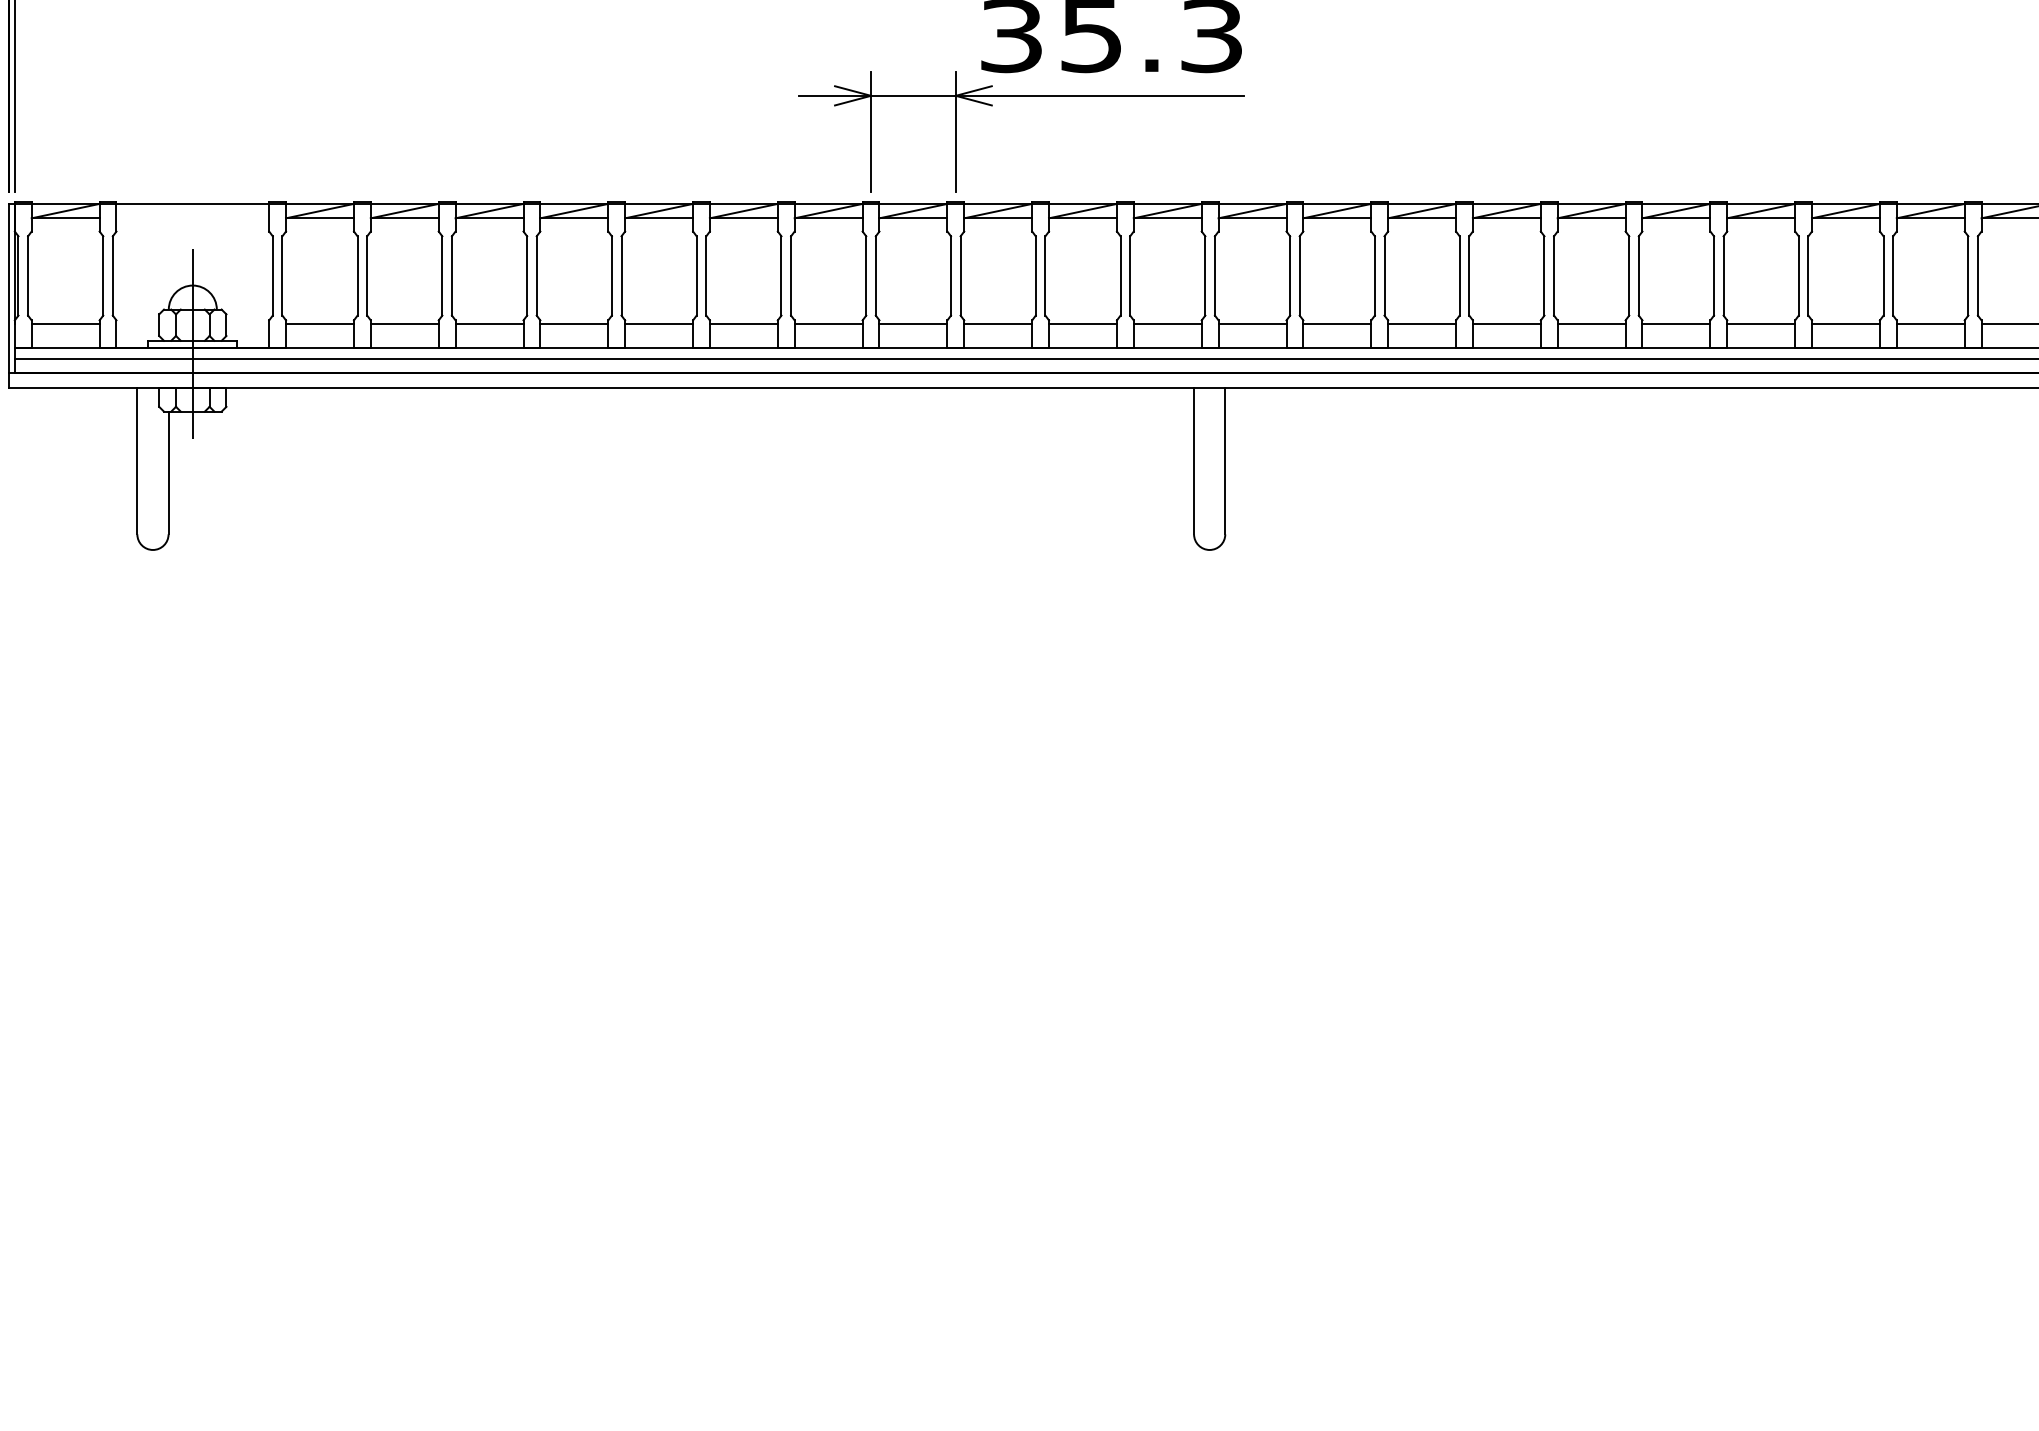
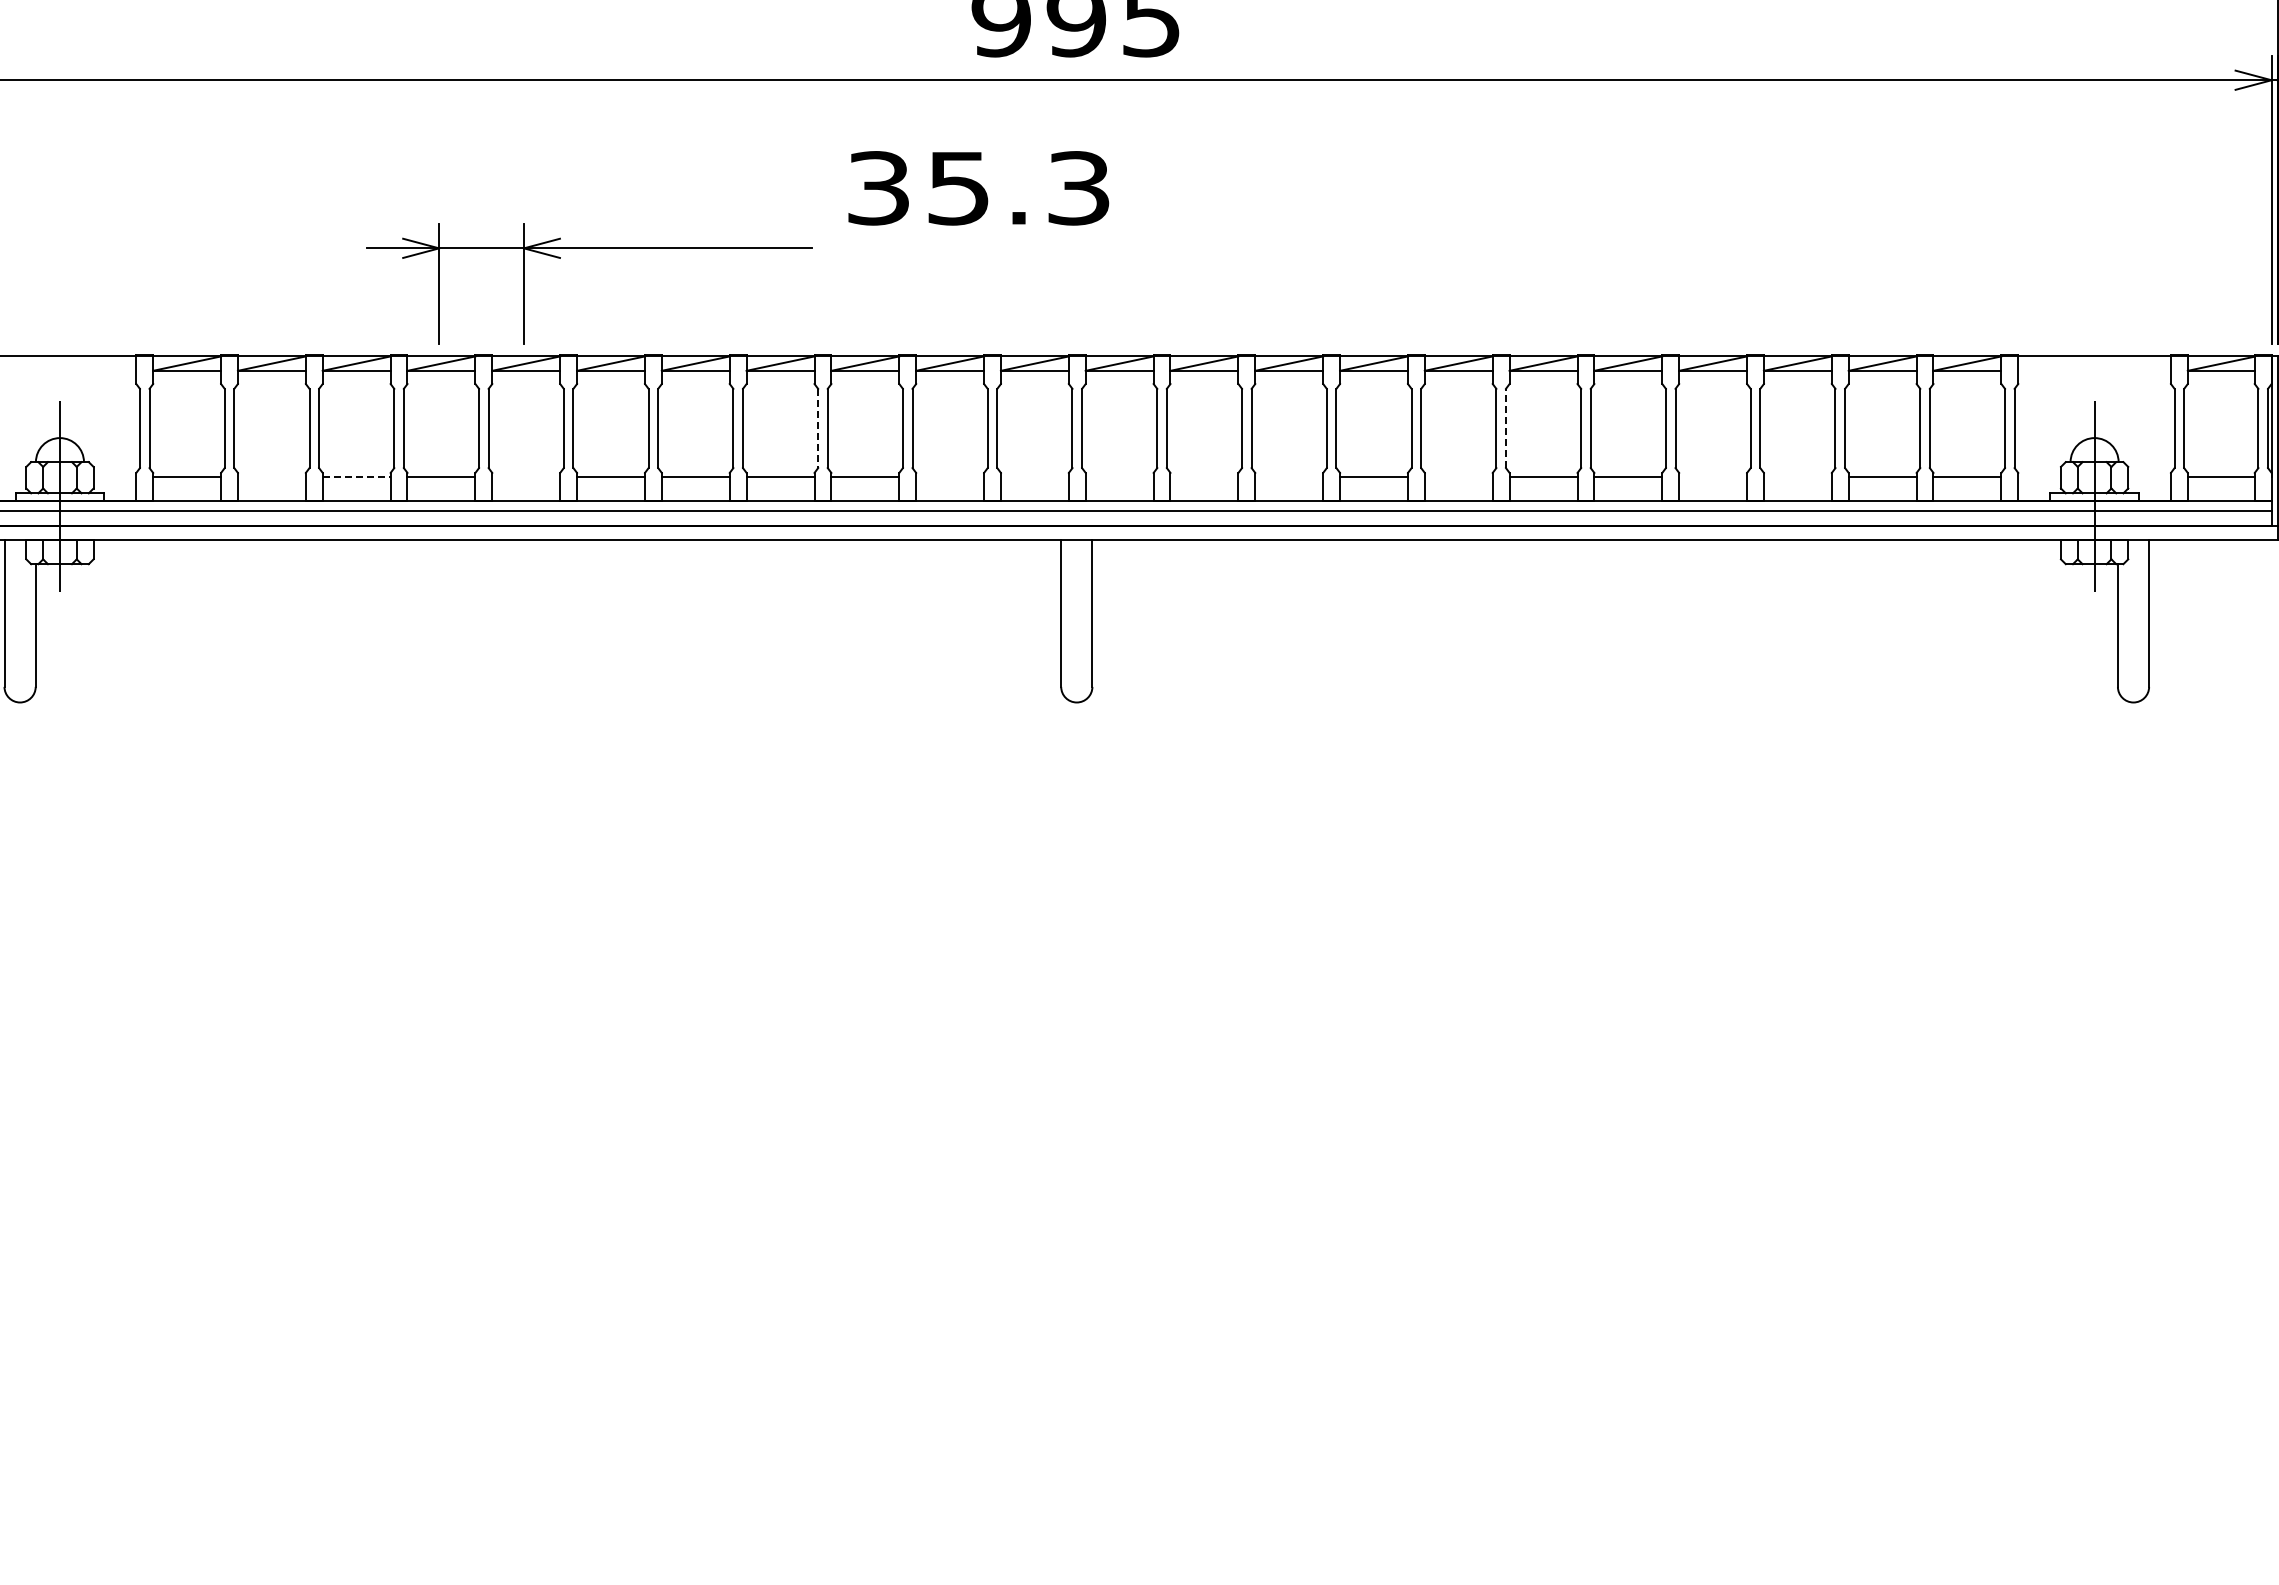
part: (1021, 95) -> (589, 248), moved
line: (951, 275) -> (818, 428), solid -> dashed
line: (1638, 275) -> (1505, 428), solid -> dashed
line: (404, 323) -> (271, 476), removed
line: (489, 323) -> (356, 476), solid -> dashed
line: (659, 323) -> (526, 476), removed
line: (1083, 323) -> (950, 476), removed
line: (1167, 323) -> (1034, 476), removed
line: (1252, 323) -> (1119, 476), removed
line: (1337, 323) -> (1204, 476), removed
line: (1422, 323) -> (1289, 476), removed
line: (1591, 323) -> (1458, 476), removed
line: (1846, 323) -> (1713, 476), removed
line: (1930, 323) -> (1797, 476), removed

